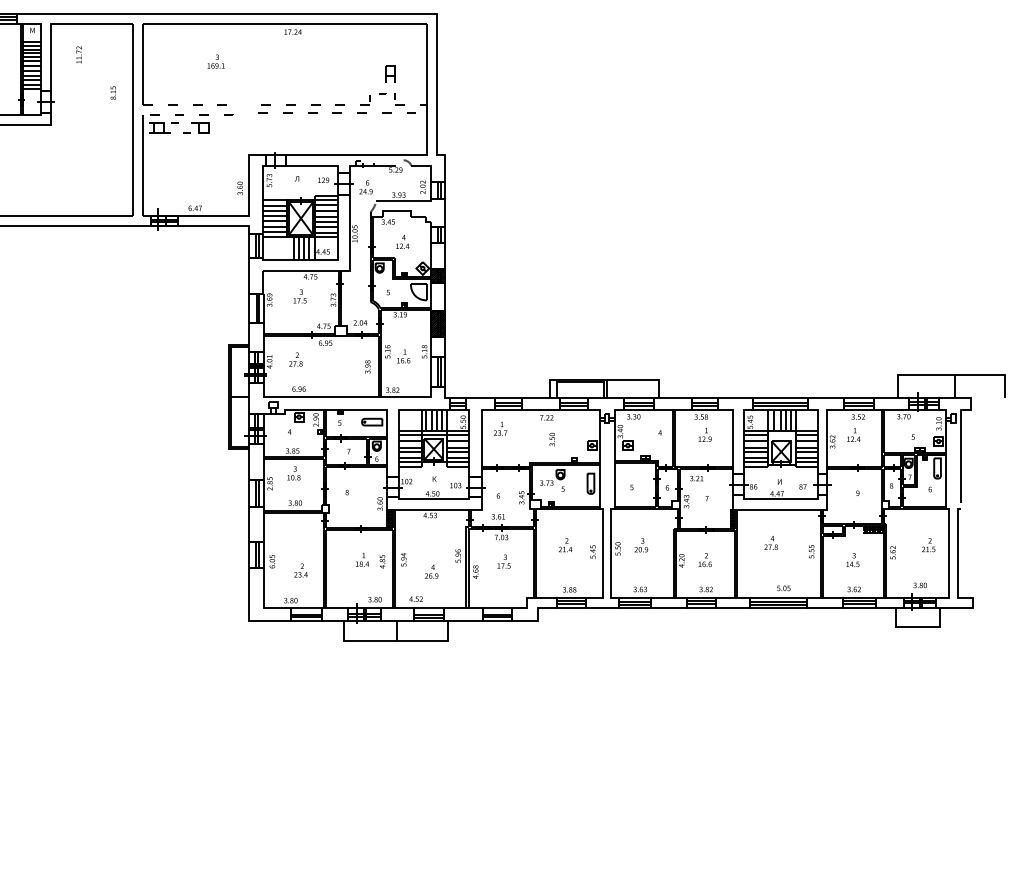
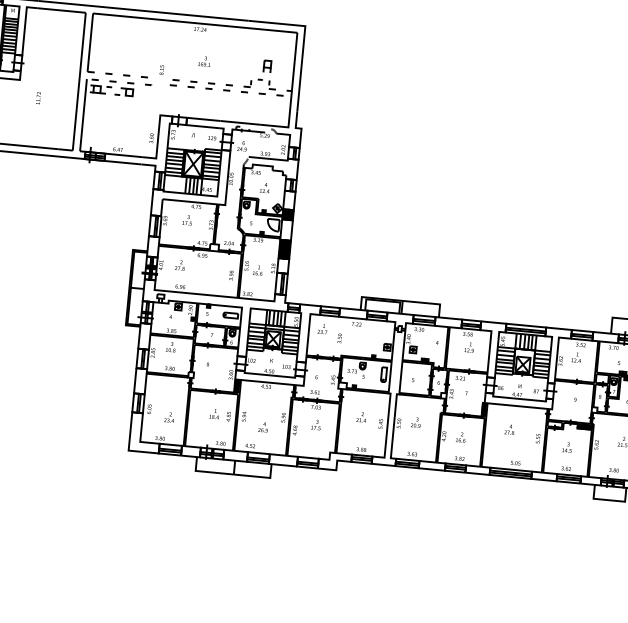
text: (78, 54) -> (38, 97), moved
text: (215, 61) -> (204, 61), moved
text: (112, 92) -> (161, 69), moved
text: (551, 439) -> (339, 338), moved

